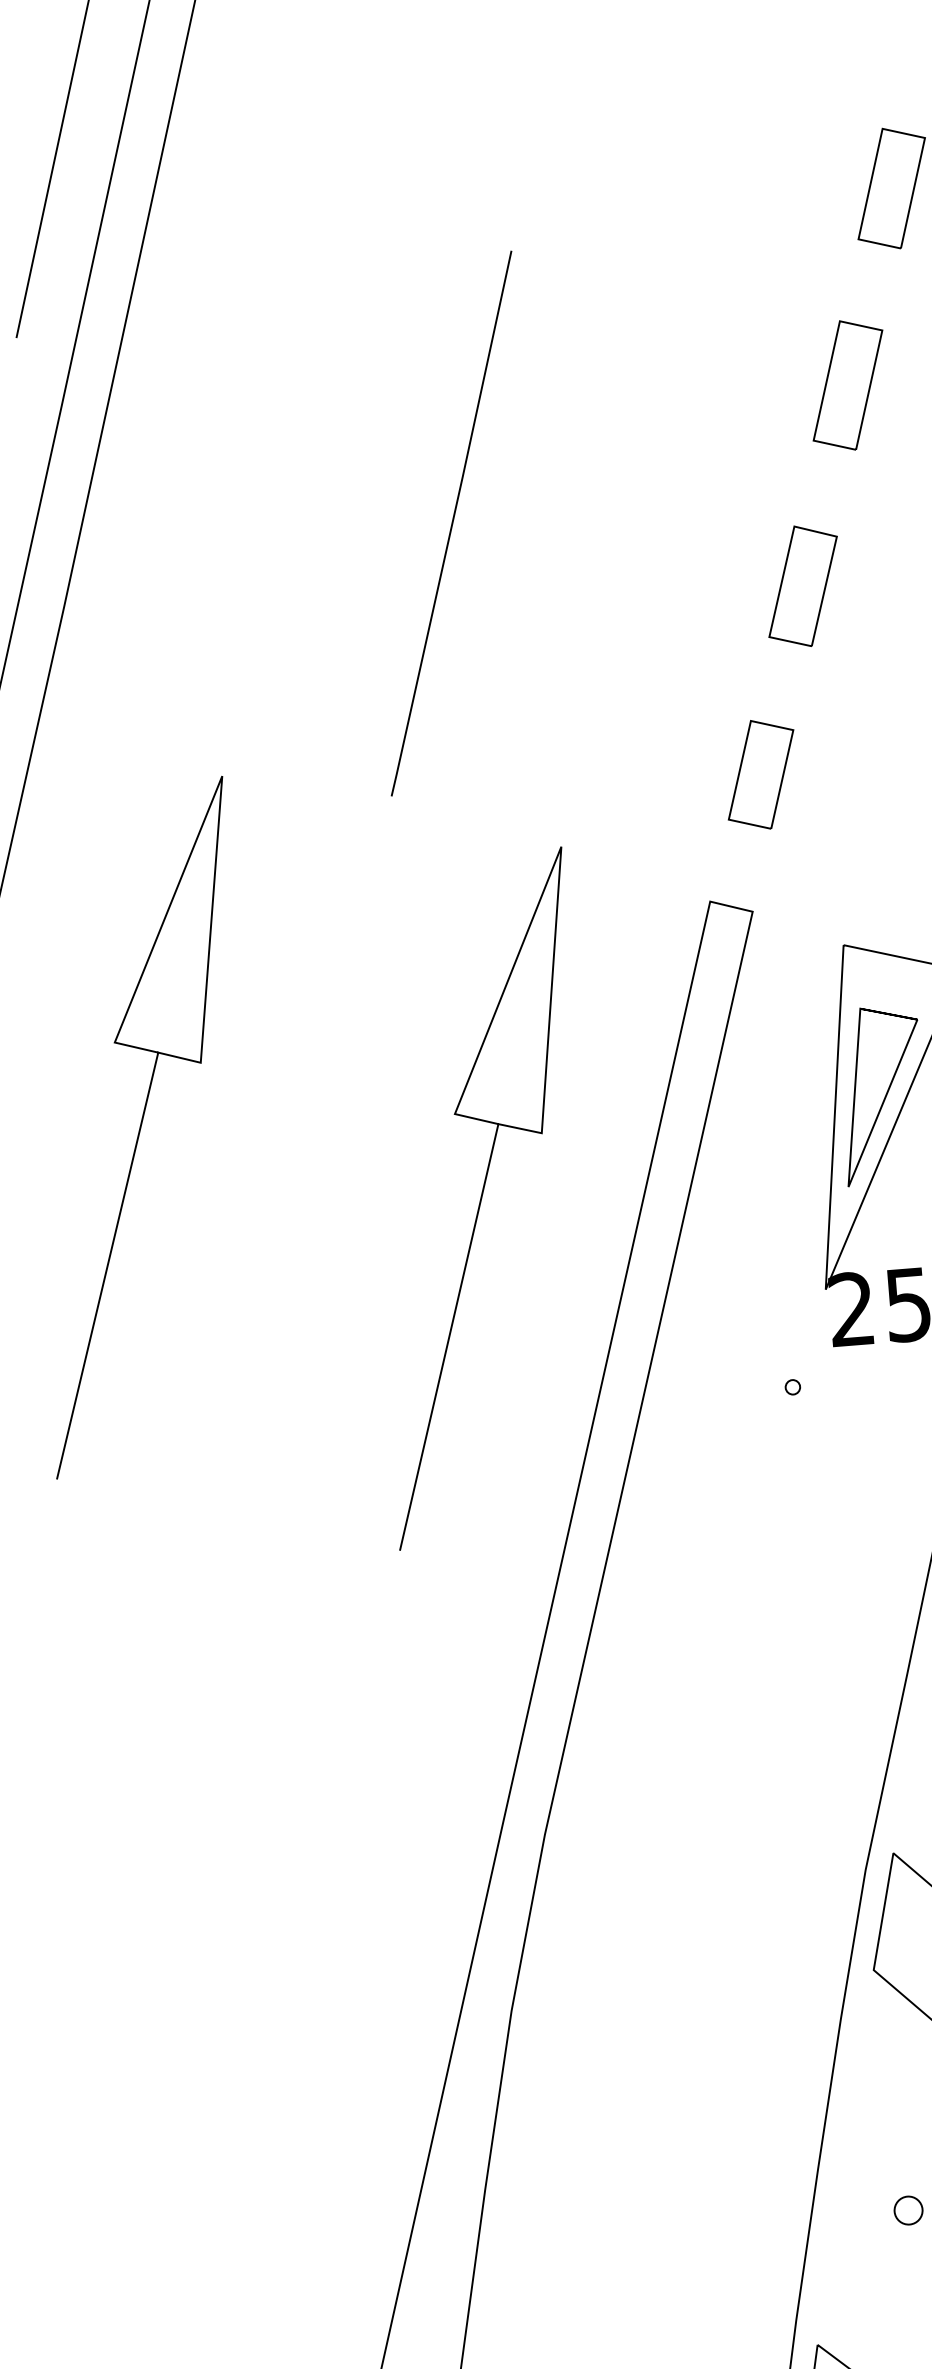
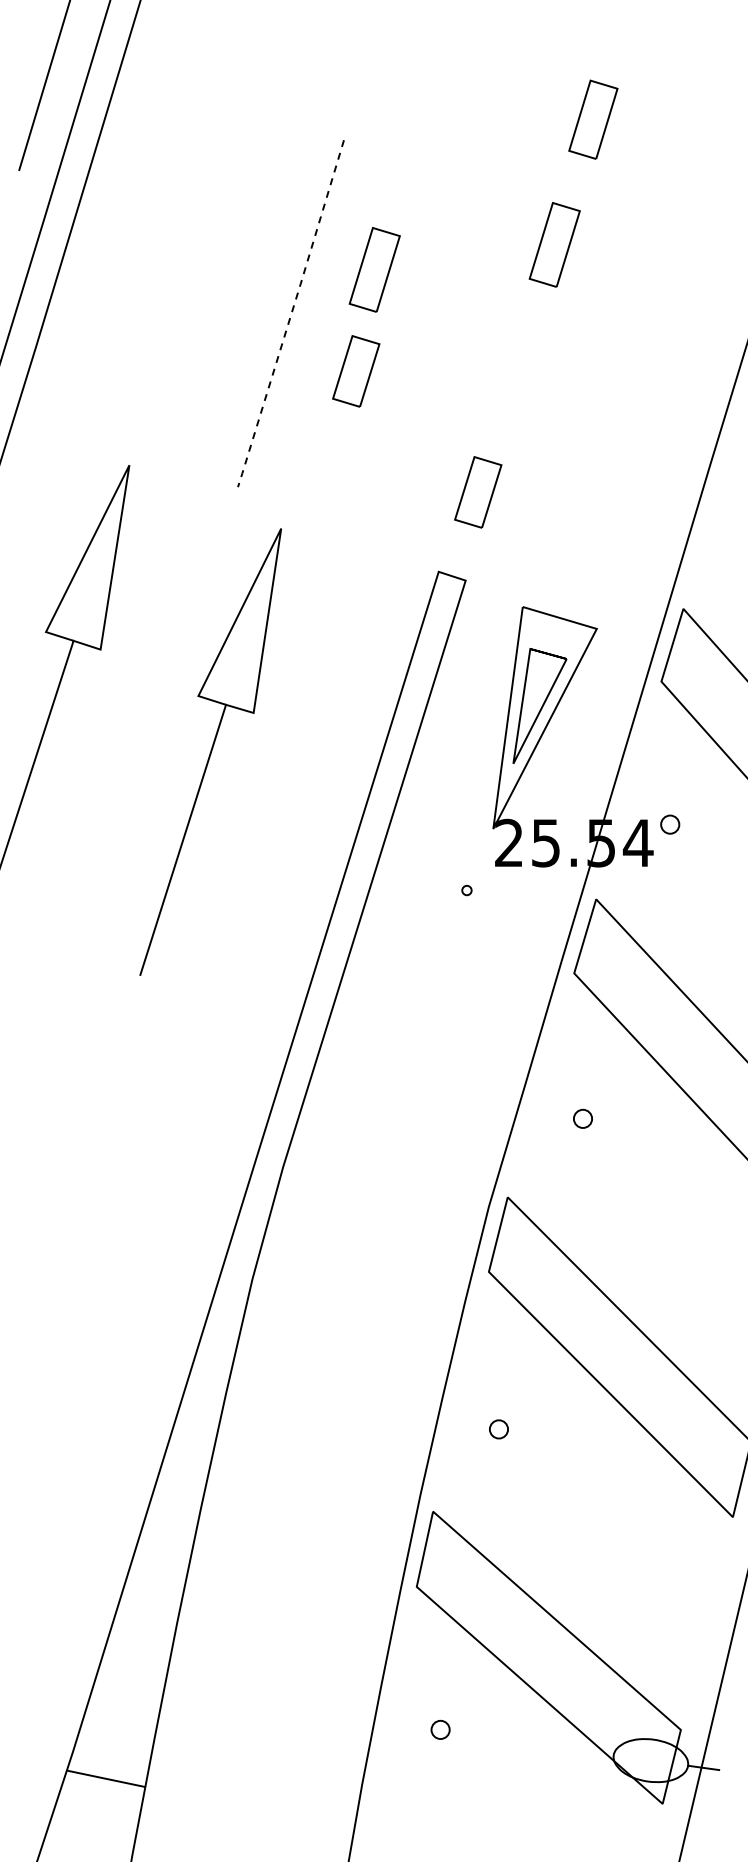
part: (574, 445) -> (374, 269), added
line: (452, 524) -> (291, 314), solid -> dashed
part: (801, 586) -> (514, 372), removed
part: (559, 604) -> (356, 371), added
curve: (480, 1197) -> (210, 751), moved

